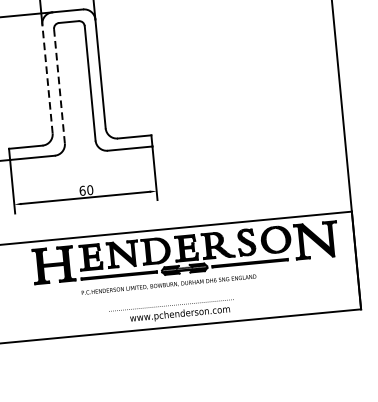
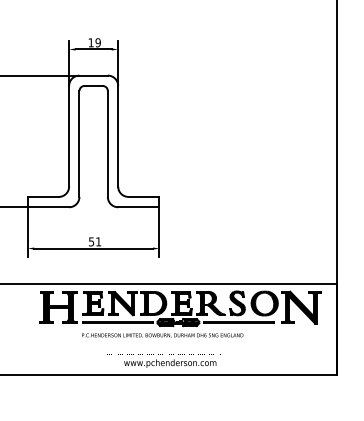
line: (47, 78) -> (69, 135), dashed -> solid
line: (59, 86) -> (79, 144), dashed -> solid
text: (85, 190) -> (94, 241), 60 -> 51

